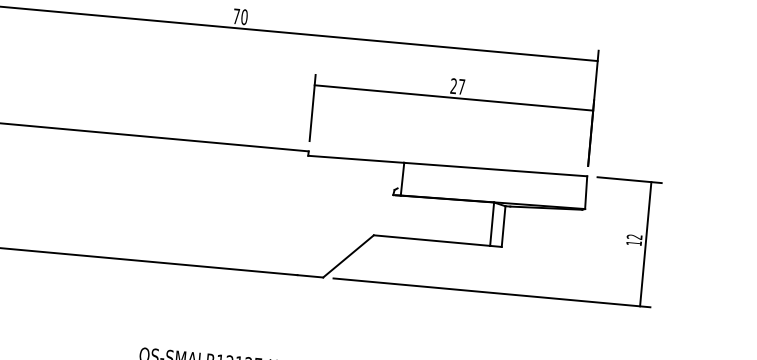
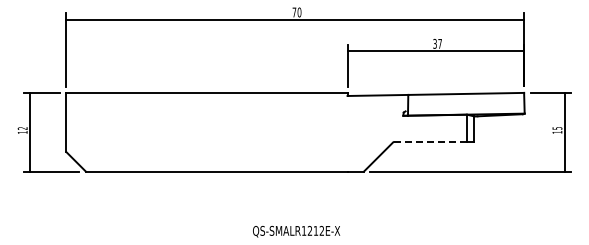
text: (452, 87) -> (434, 44), 27 -> 37
text: (634, 237) -> (557, 128), 12 -> 15
line: (432, 241) -> (430, 142), solid -> dashed

